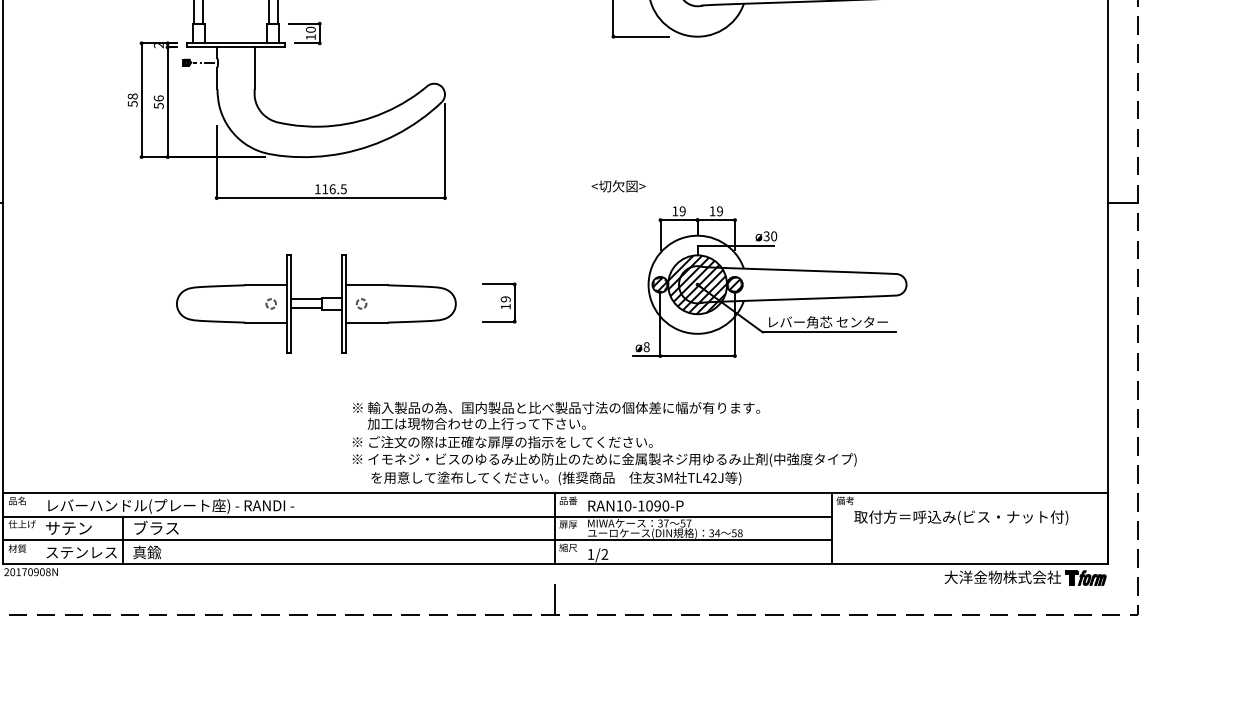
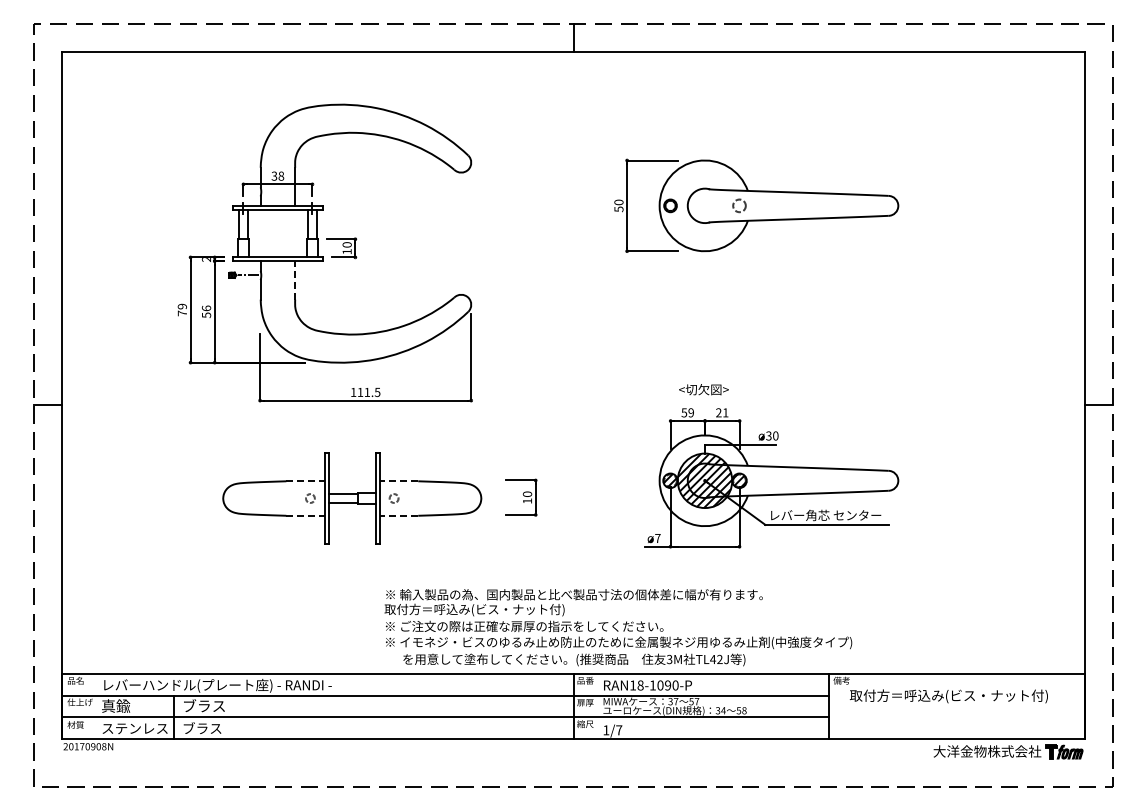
line: (255, 67) -> (295, 279), solid -> dashed
text: (132, 99) -> (182, 309), 58 -> 79
text: (618, 186) -> (703, 389), moved
text: (332, 189) -> (367, 392), 116.5 -> 111.5
text: (675, 210) -> (684, 412), 19 -> 59
text: (716, 210) -> (722, 412), 19 -> 21
line: (266, 285) -> (306, 481), solid -> dashed
line: (366, 285) -> (398, 481), solid -> dashed
text: (505, 299) -> (527, 494), 19 -> 10
line: (266, 322) -> (306, 515), solid -> dashed
line: (366, 322) -> (398, 515), solid -> dashed
text: (646, 347) -> (657, 538), ø8 -> ø7
text: (467, 423) -> (492, 609), 加工は現物合わせの上行って下さい。 -> 取付方＝呼込み(ビス・ナット付)
text: (627, 506) -> (640, 685), RAN10-1090-P -> RAN18-1090-P
text: (69, 527) -> (123, 705), サテン -> 真鍮
text: (153, 552) -> (201, 728), 真鍮 -> ブラス
text: (605, 554) -> (619, 730), 1/2 -> 1/7
line: (555, 600) -> (573, 772), removed

